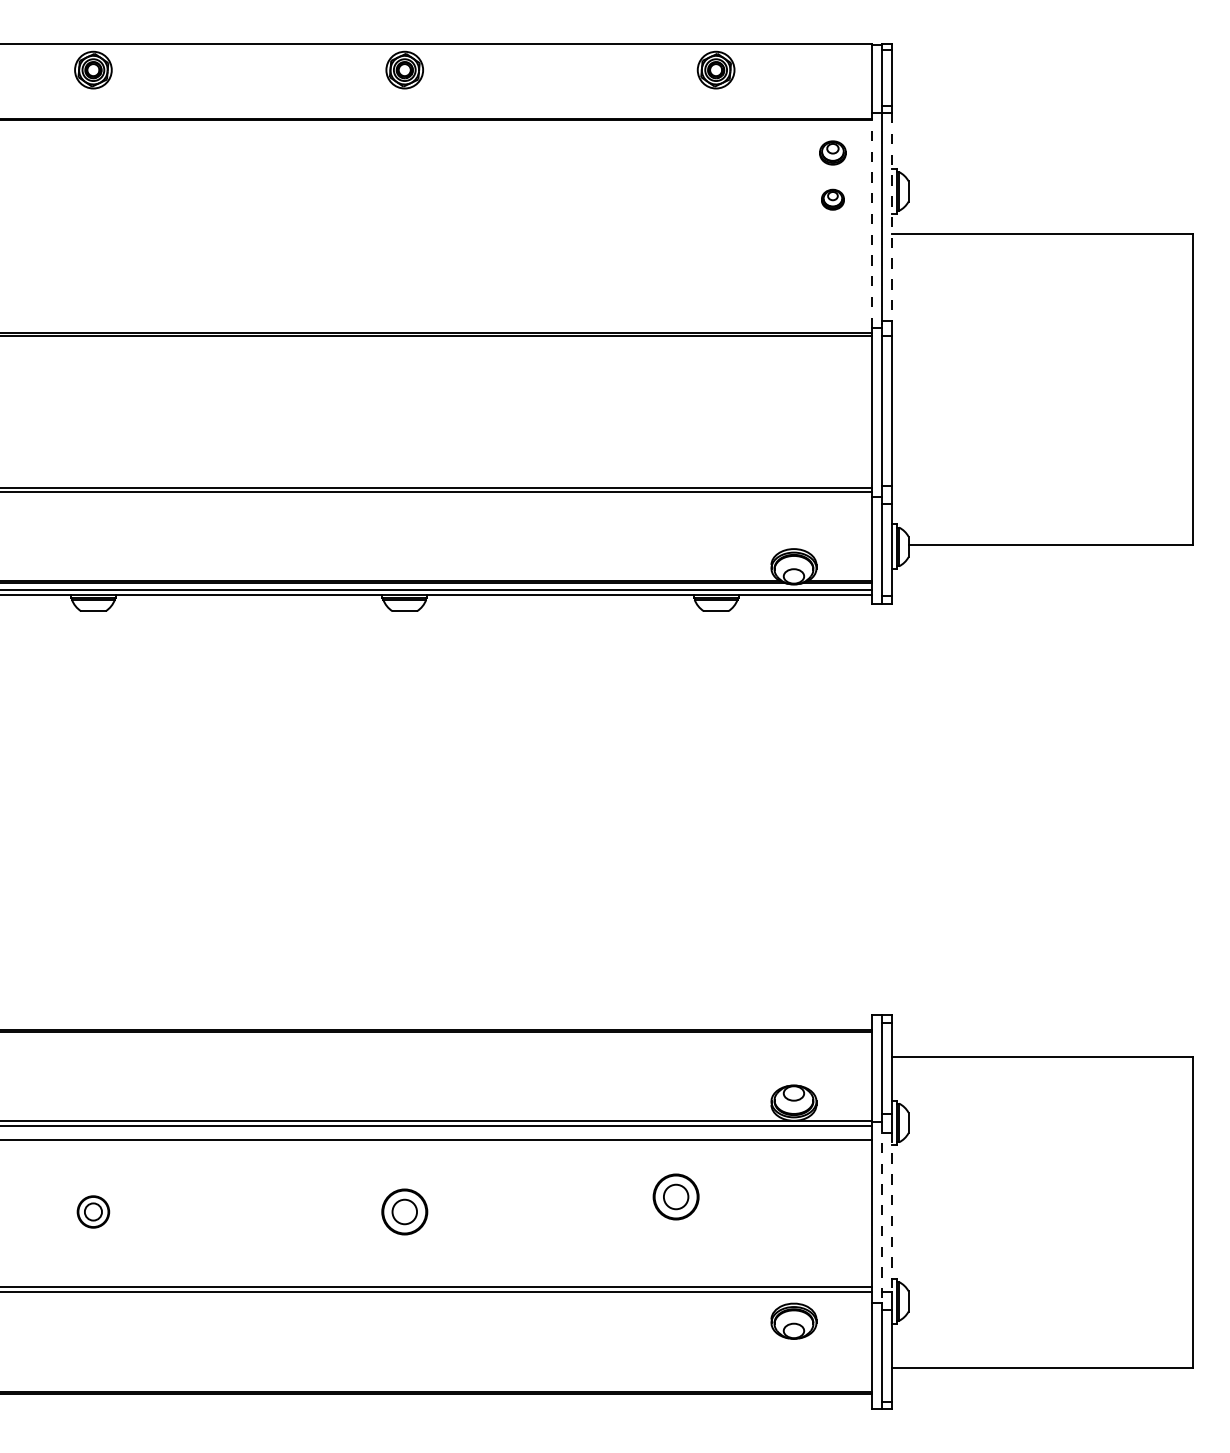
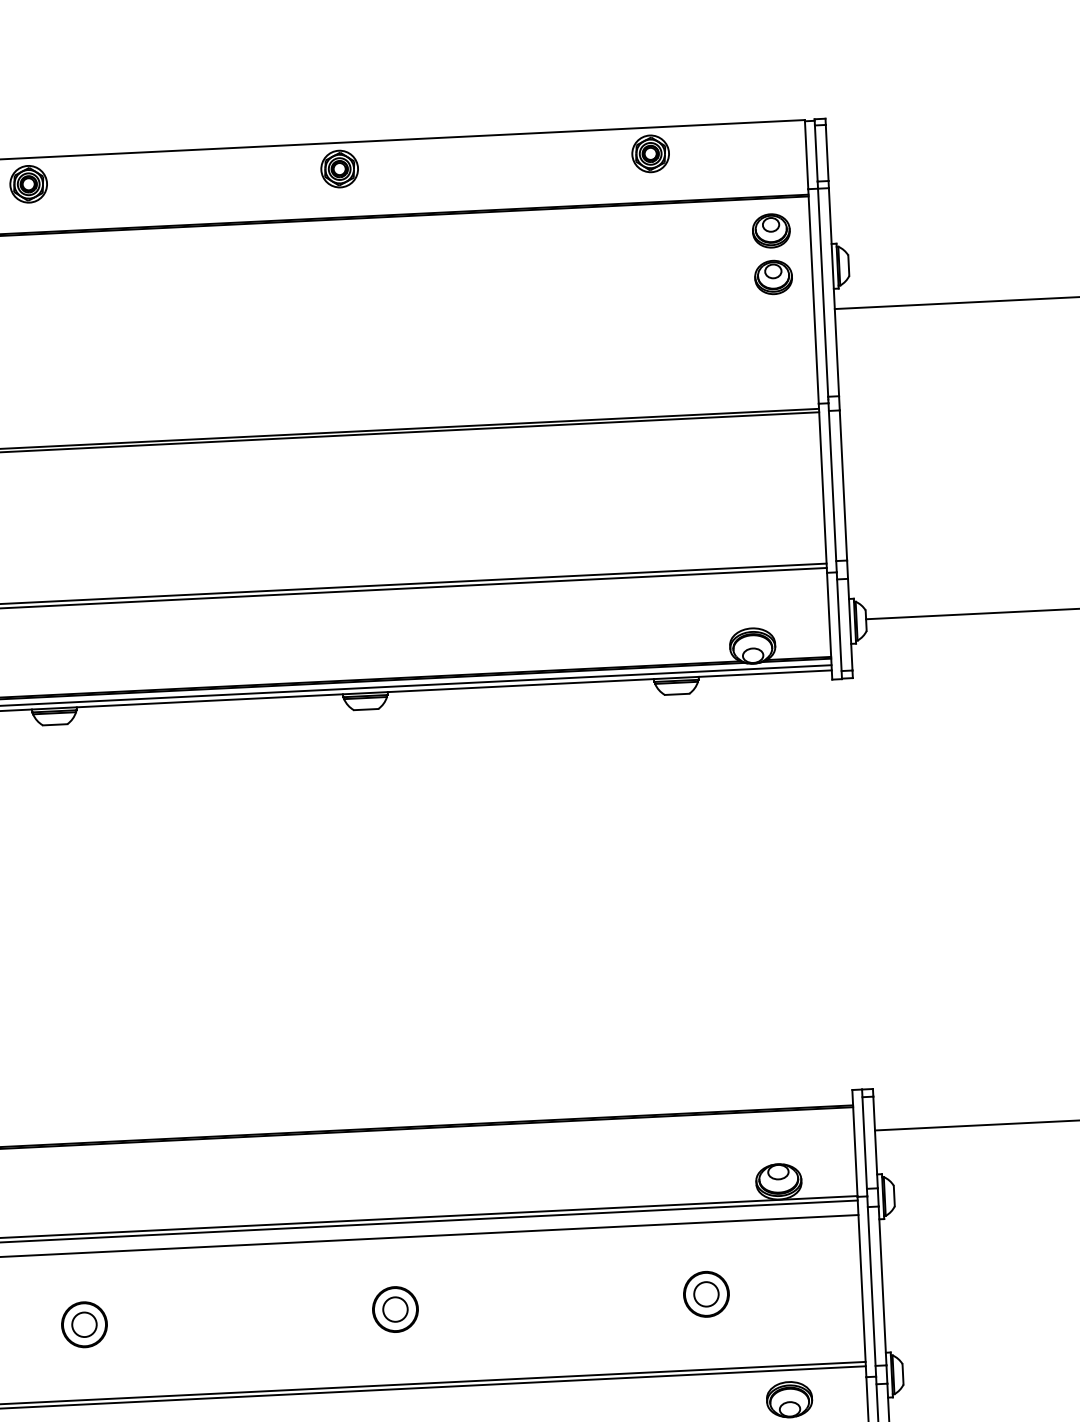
part: (832, 152) -> (770, 230), size x1.43
part: (832, 199) -> (773, 277), size x1.67
line: (892, 217) -> (834, 292), dashed -> solid
line: (871, 220) -> (813, 296), dashed -> solid
part: (675, 1196) -> (705, 1293), moved
part: (93, 1211) -> (84, 1324), size x1.43
line: (881, 1212) -> (871, 1286), dashed -> solid
line: (892, 1212) -> (882, 1286), dashed -> solid

